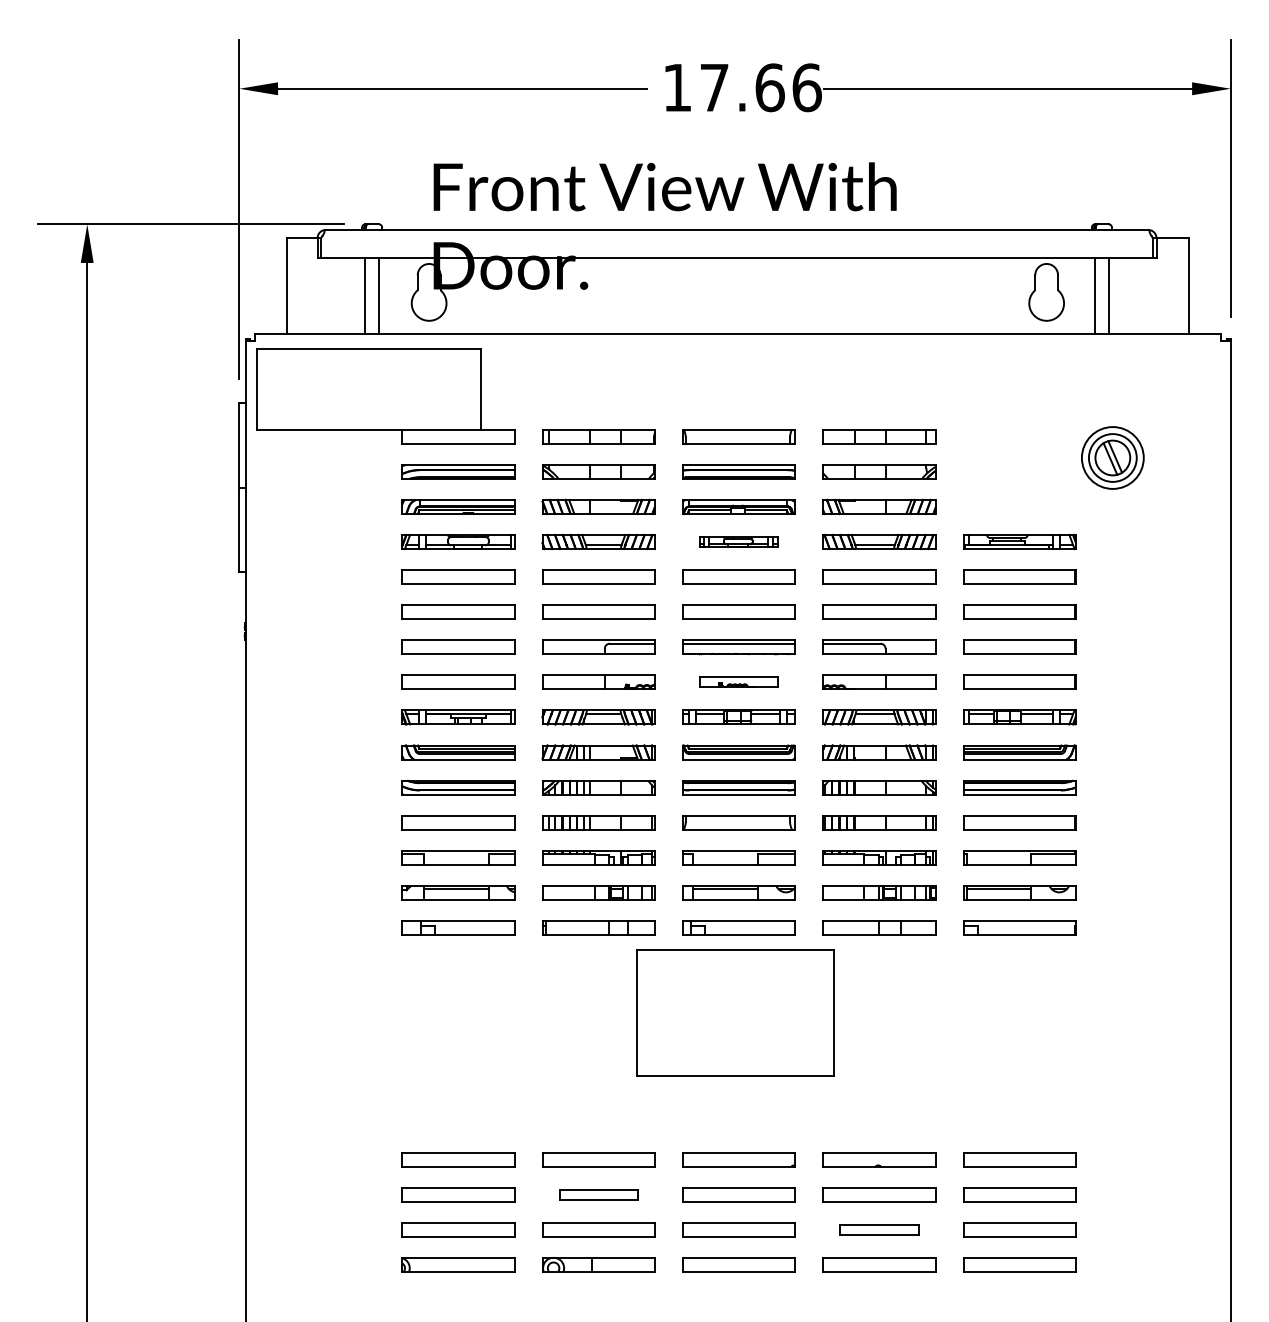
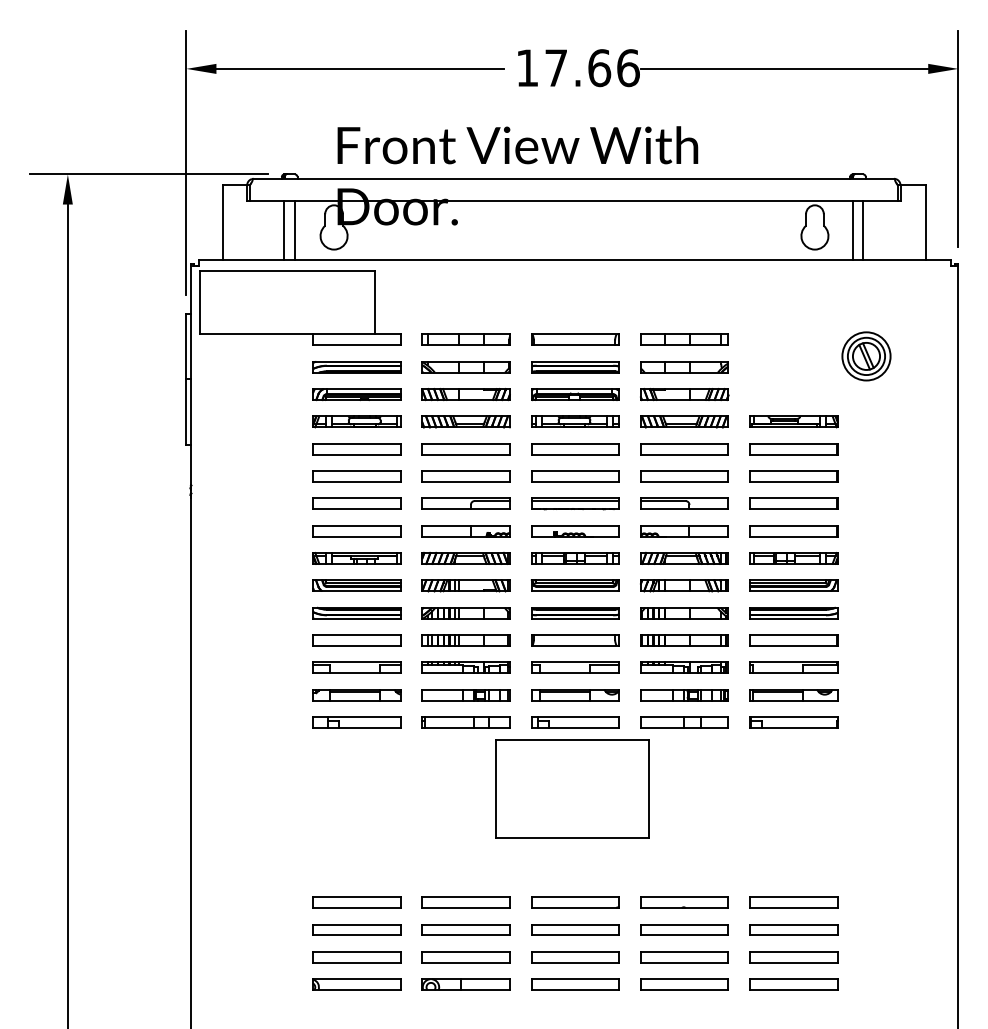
part: (738, 541) -> (574, 421), size x1.43
part: (738, 681) -> (574, 530), size x1.43
part: (598, 1194) -> (465, 929), size x1.43
part: (879, 1229) -> (684, 957), size x1.43

